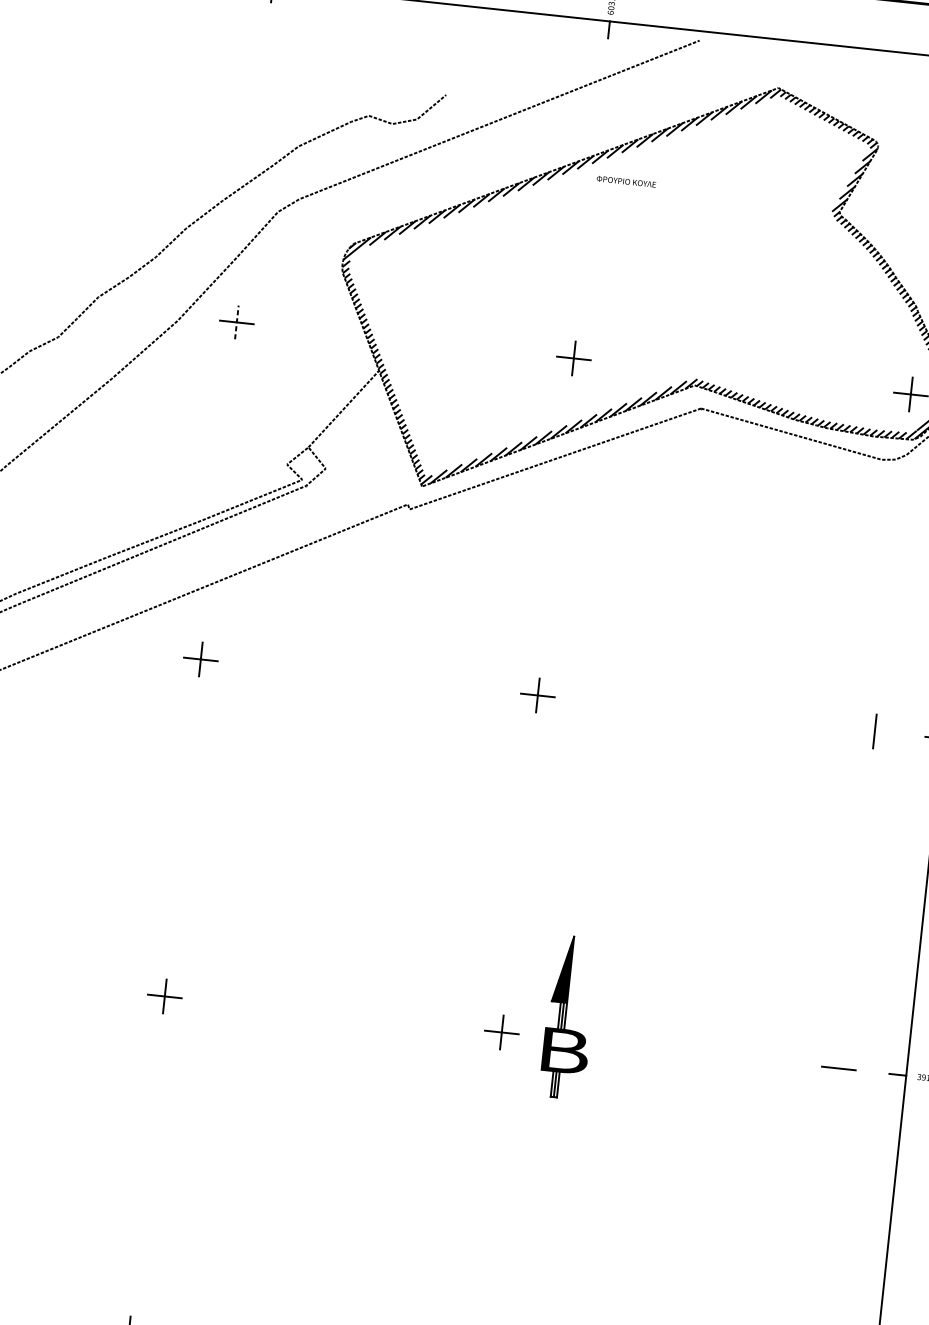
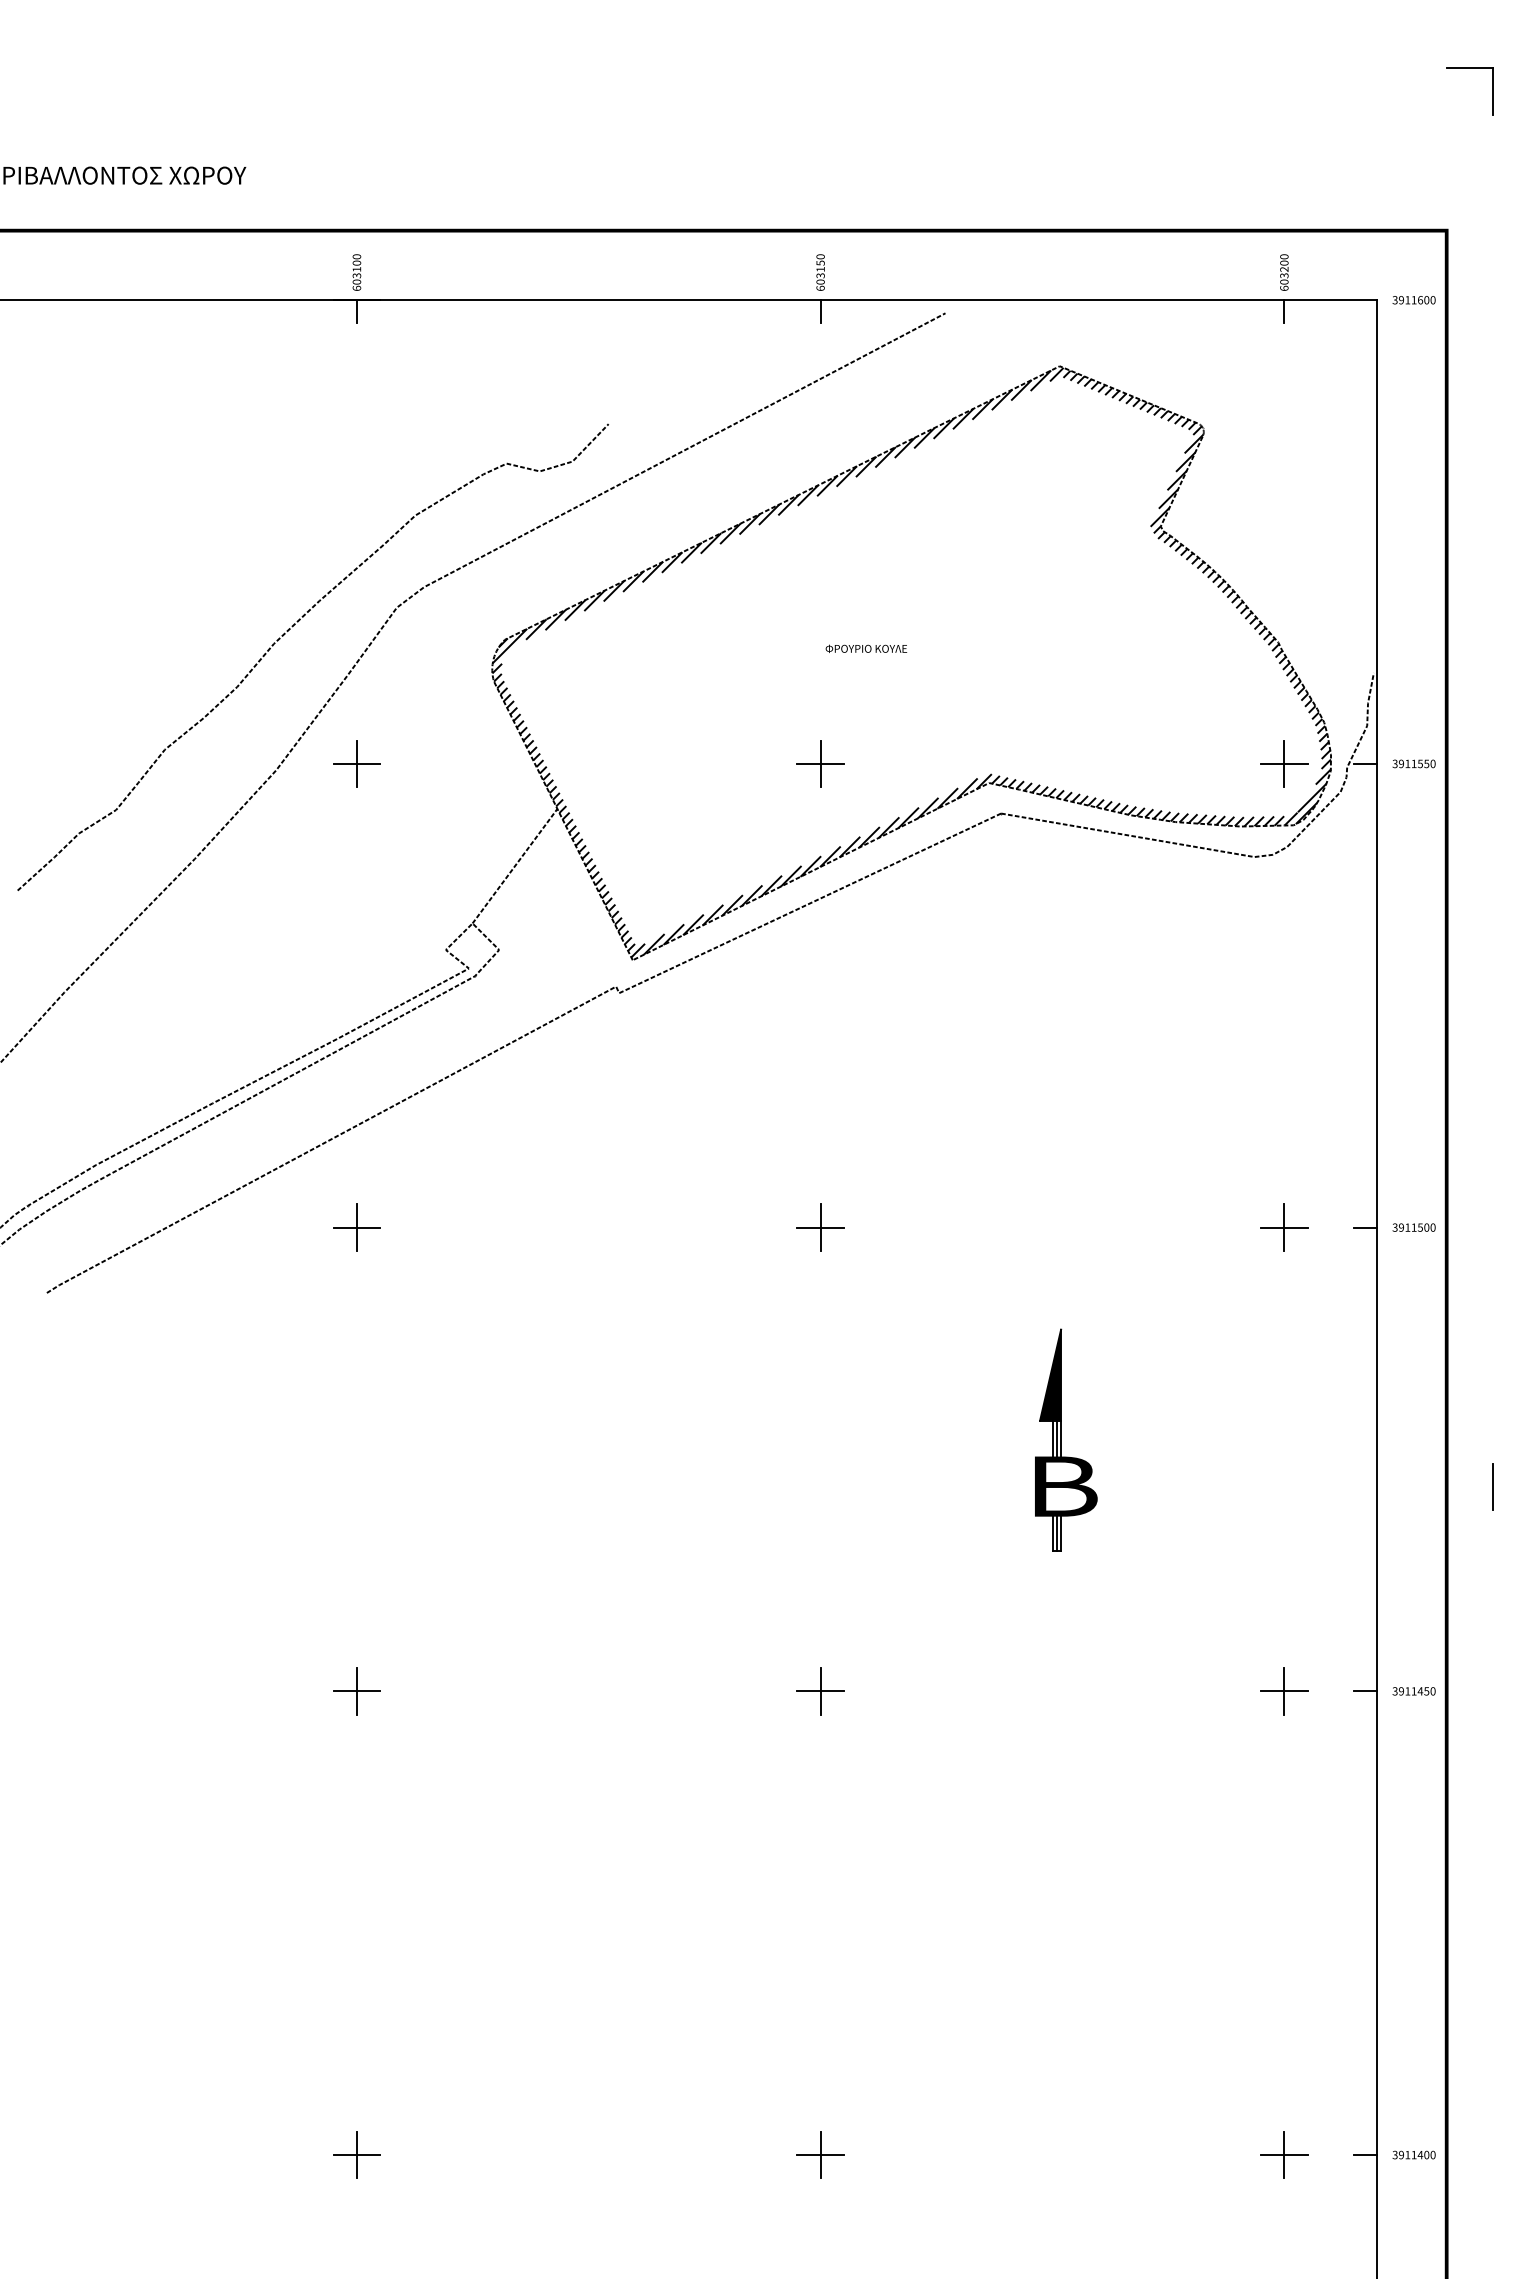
text: (626, 181) -> (866, 648), moved
line: (236, 322) -> (356, 763), dashed -> solid
line: (874, 731) -> (1284, 1227), added
part: (569, 1017) -> (1066, 1439), moved
line: (838, 1068) -> (1284, 1691), added

